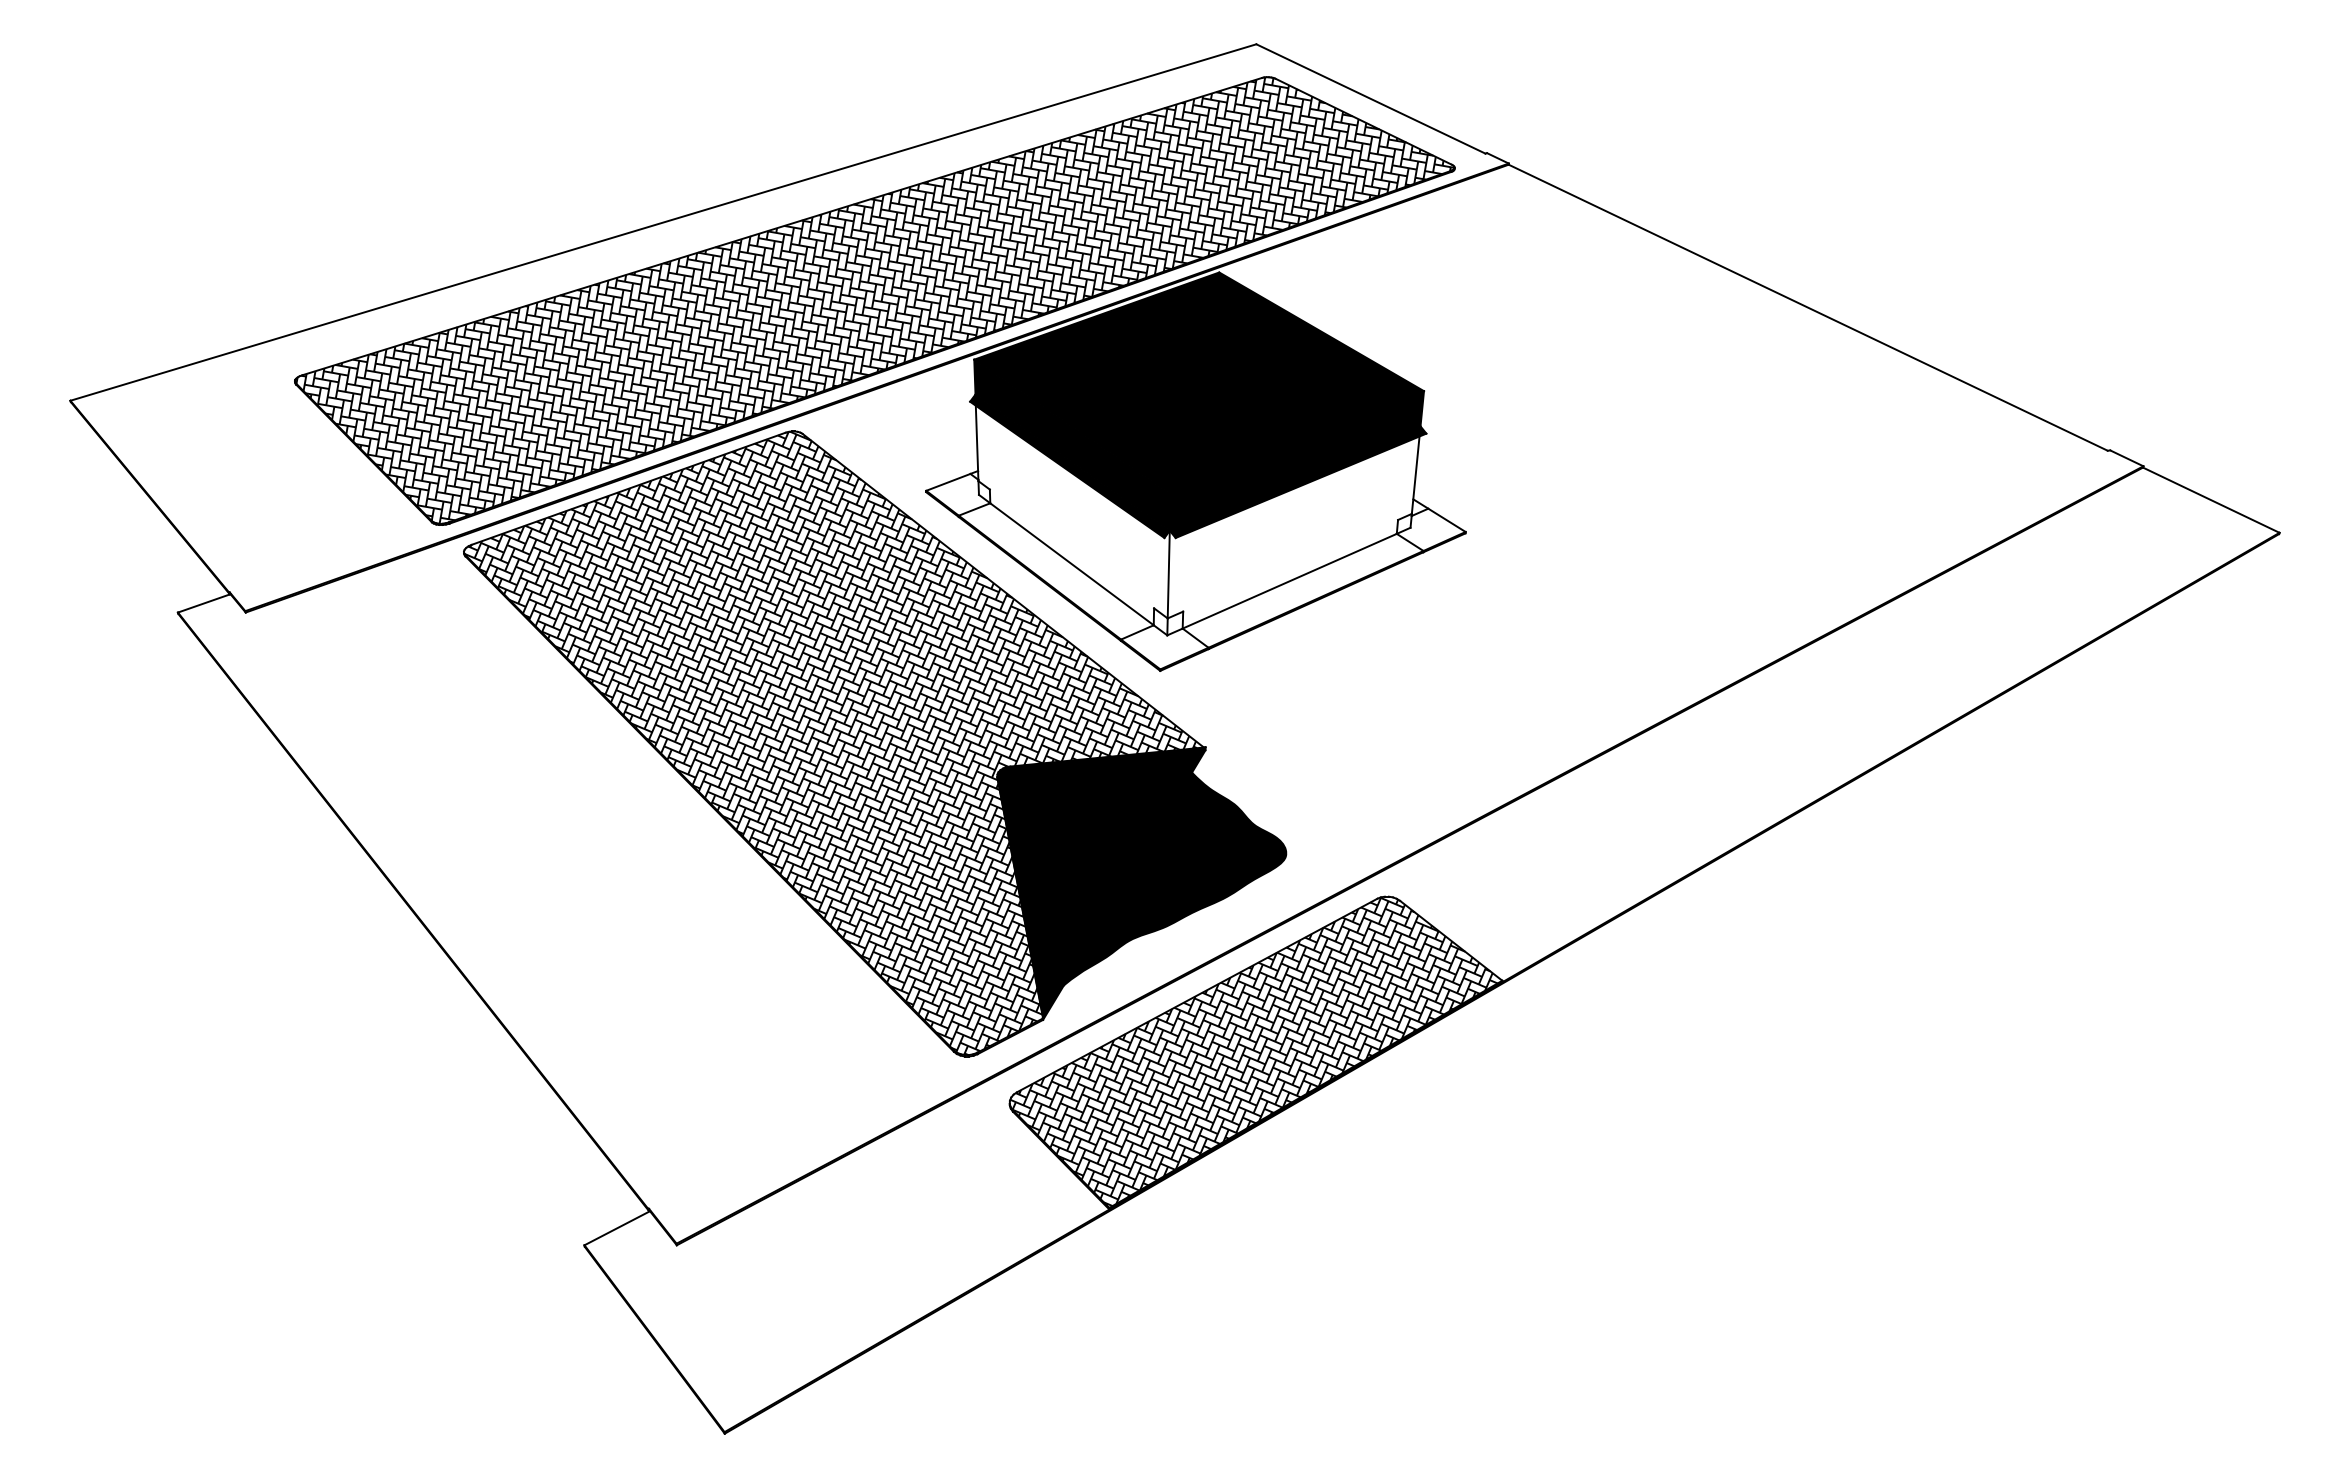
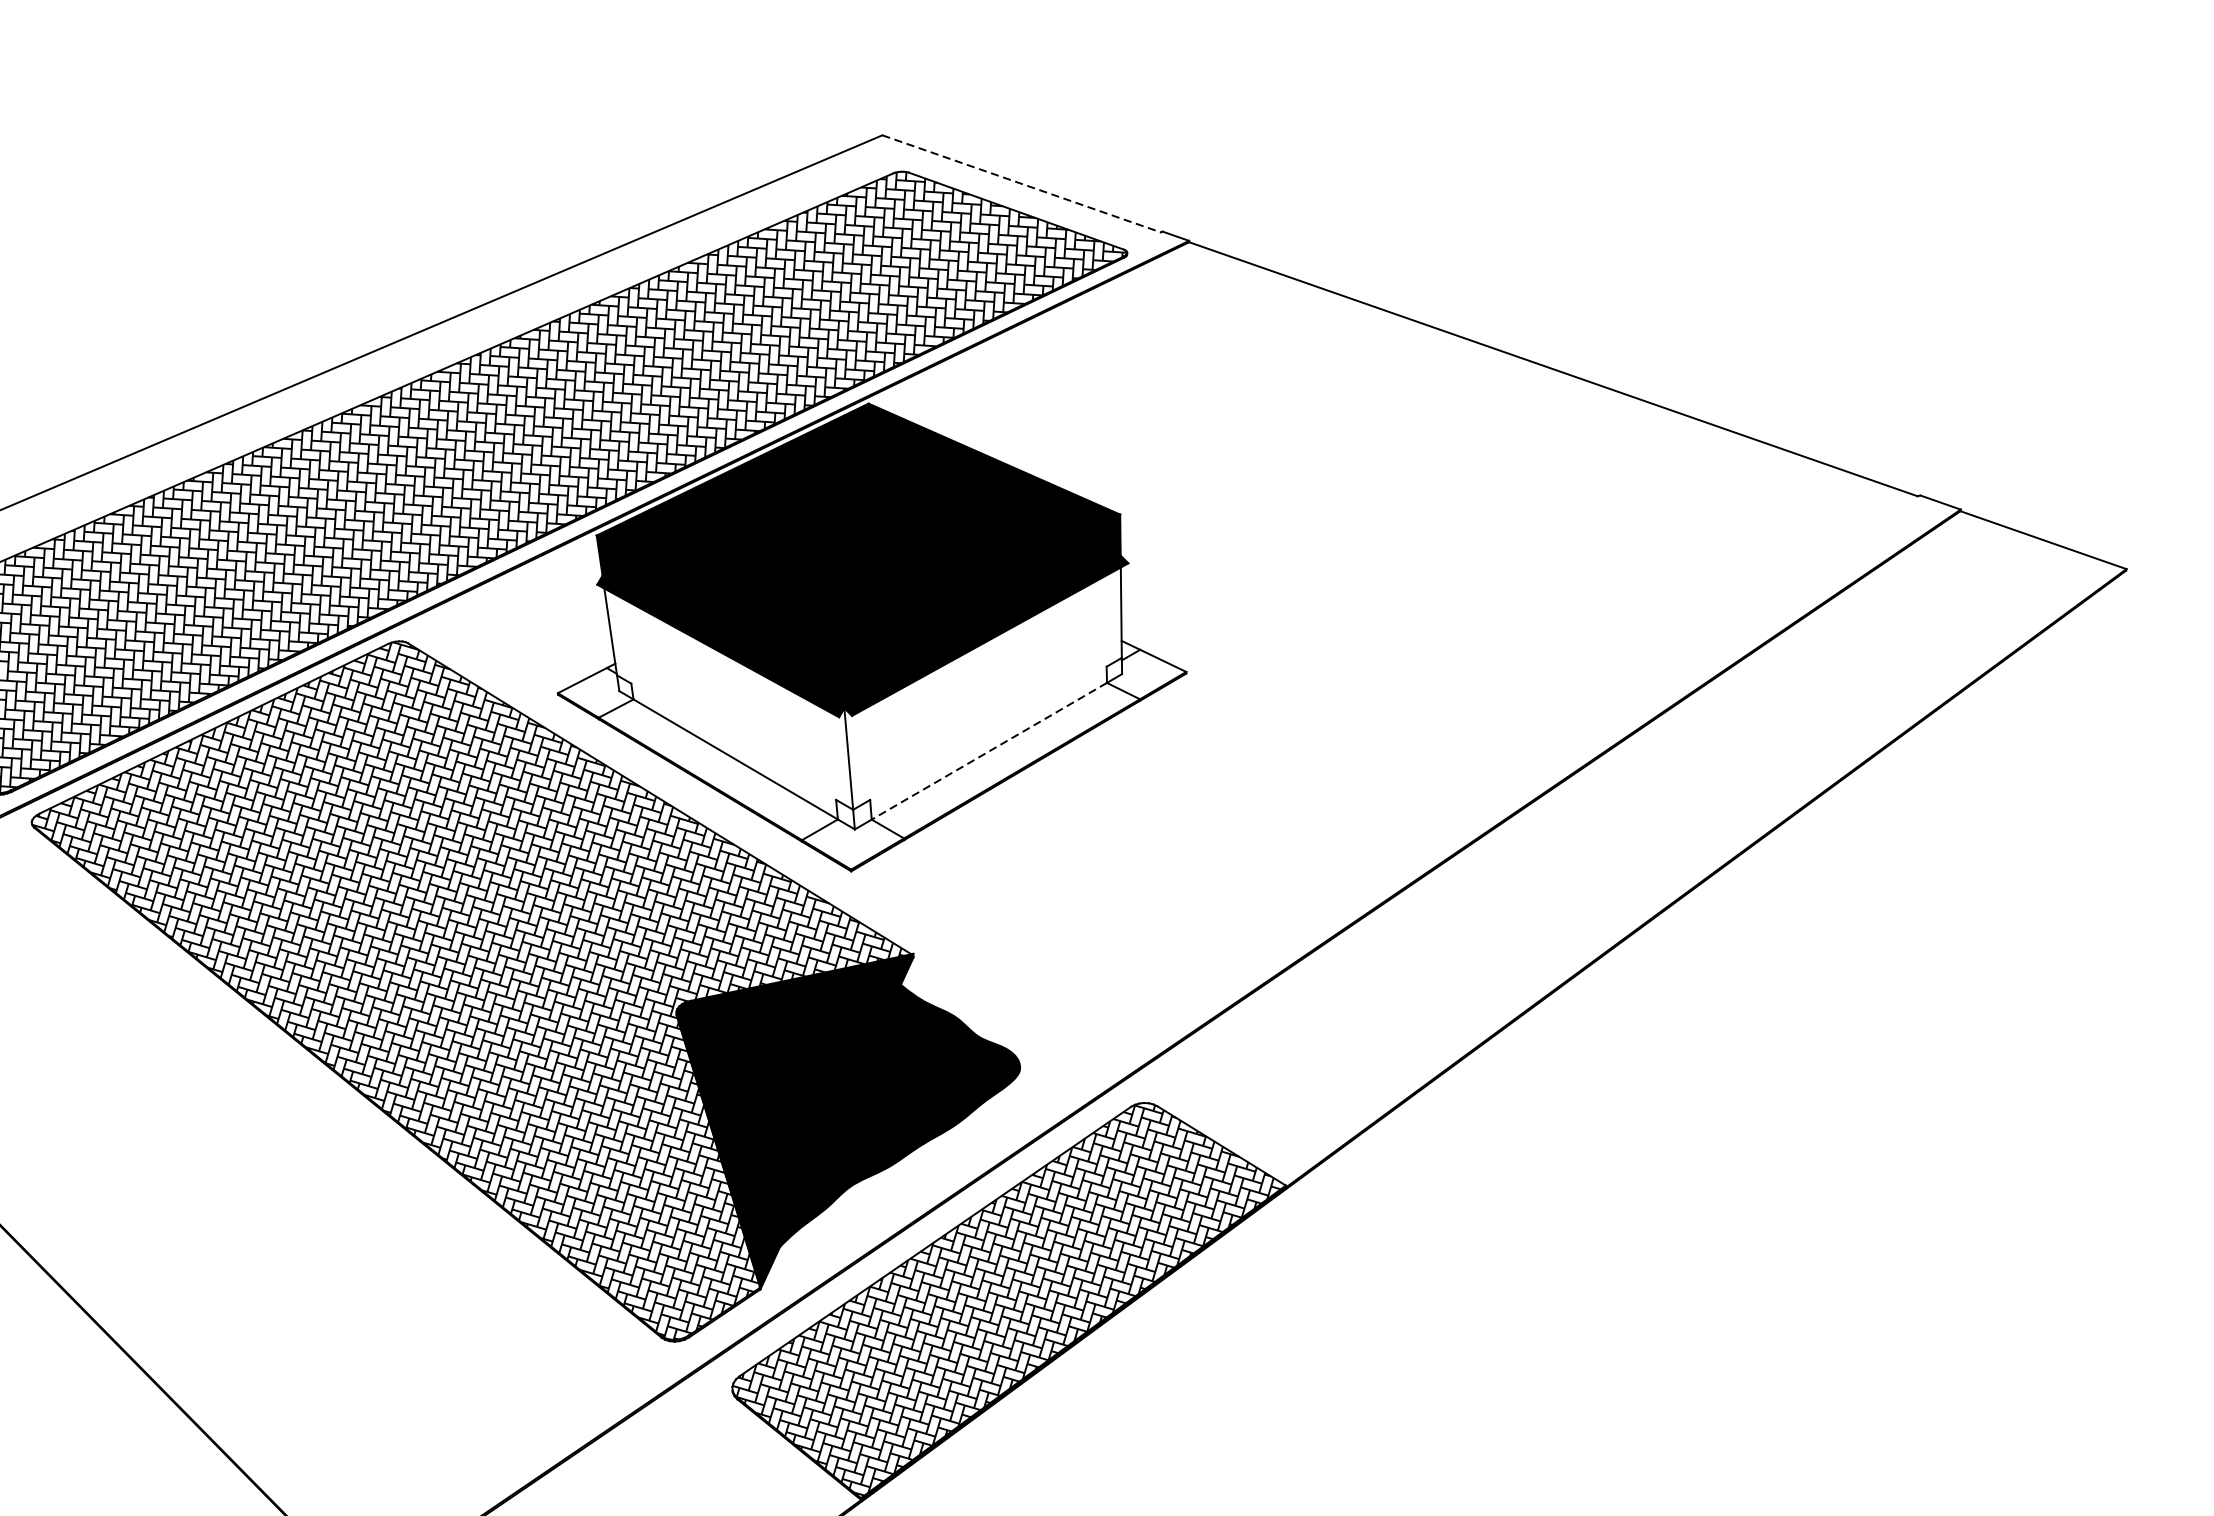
line: (1370, 98) -> (1021, 183), solid -> dashed
line: (1289, 581) -> (989, 751), solid -> dashed

